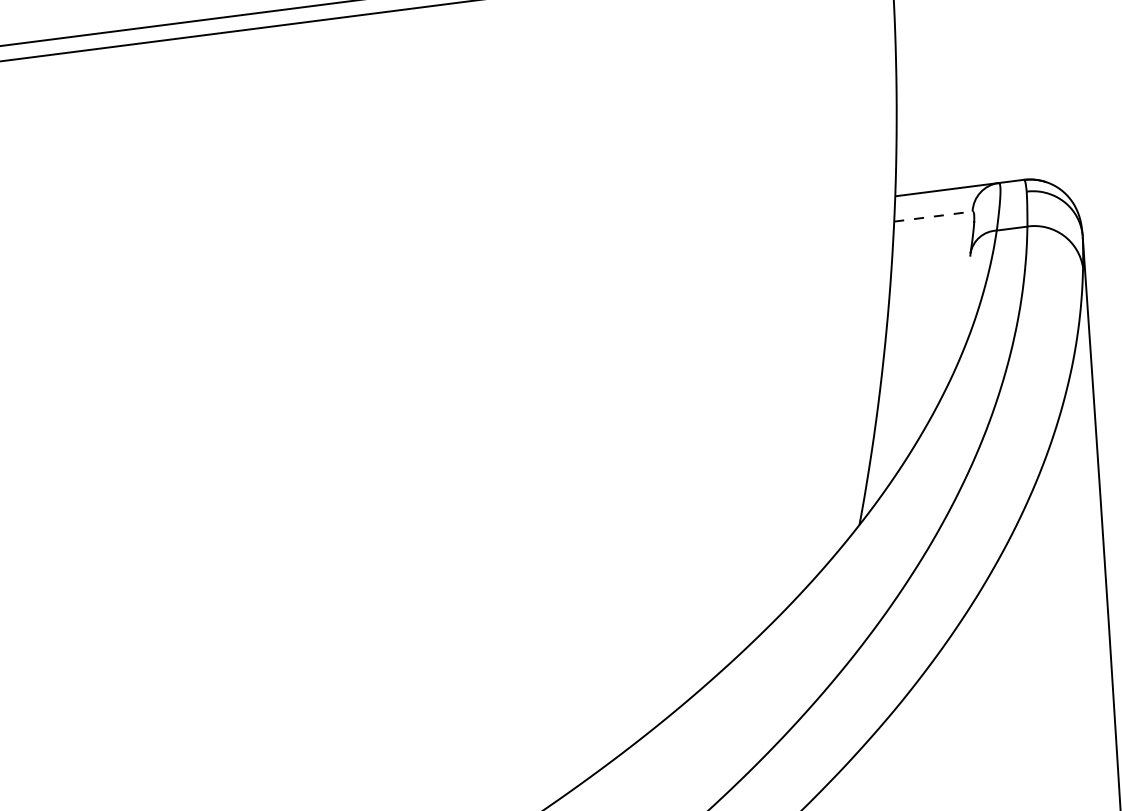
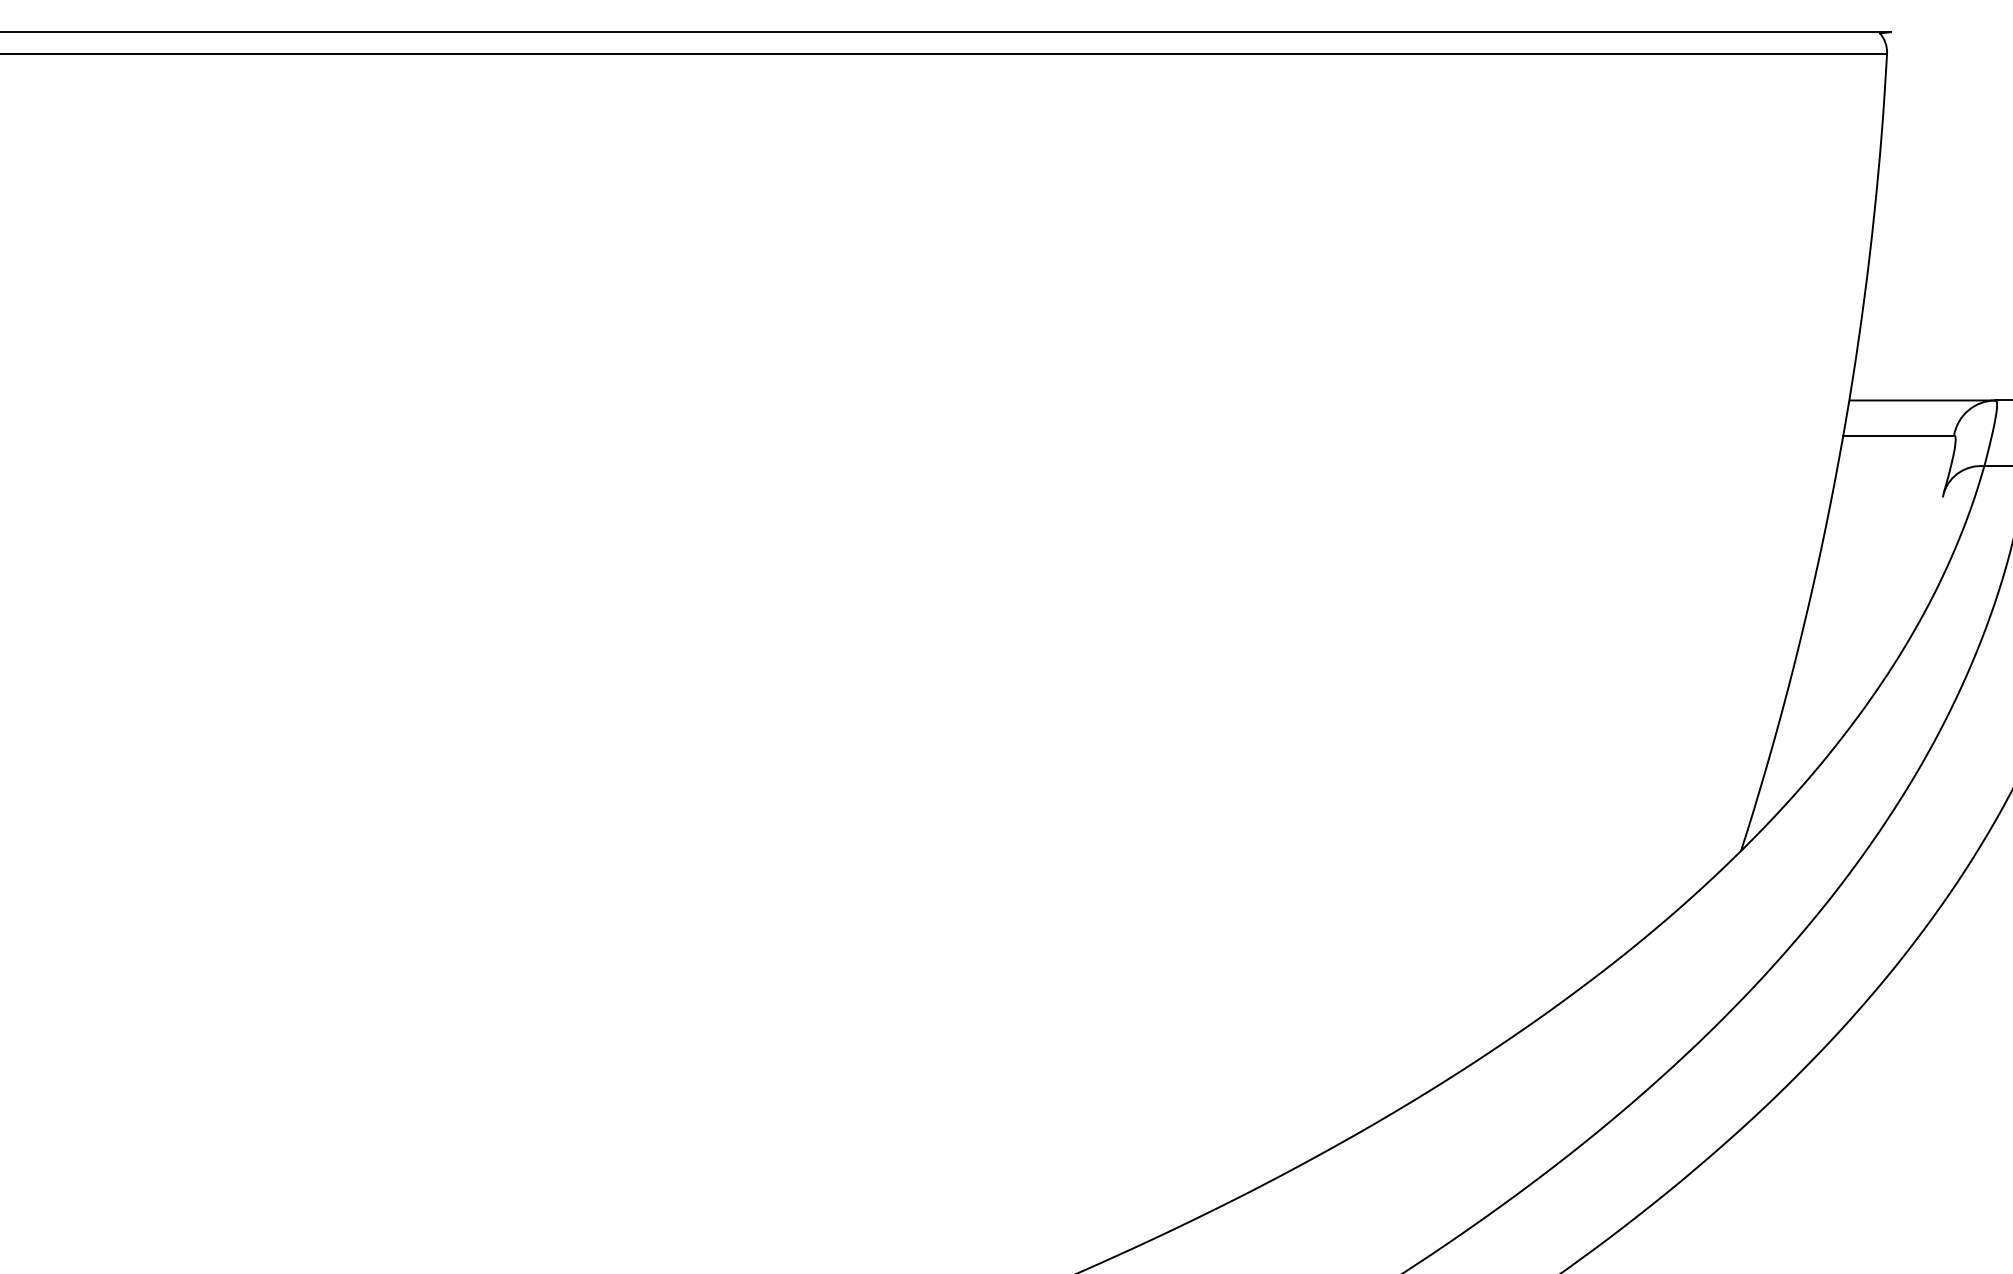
line: (933, 216) -> (1899, 435), dashed -> solid

